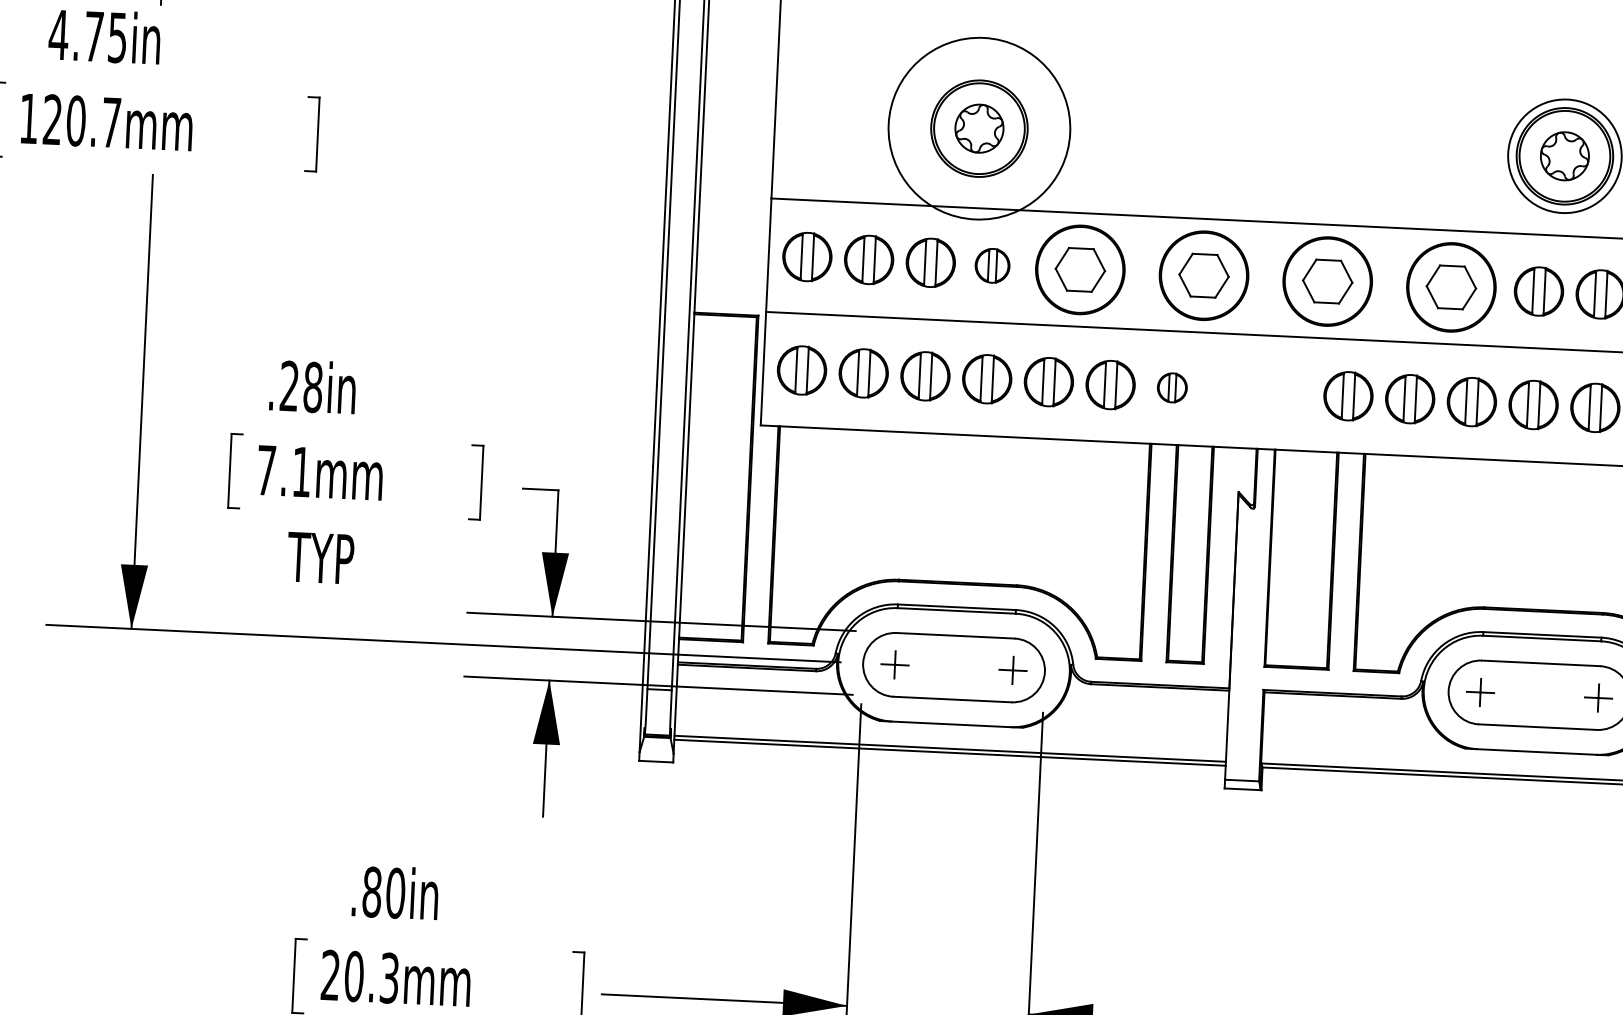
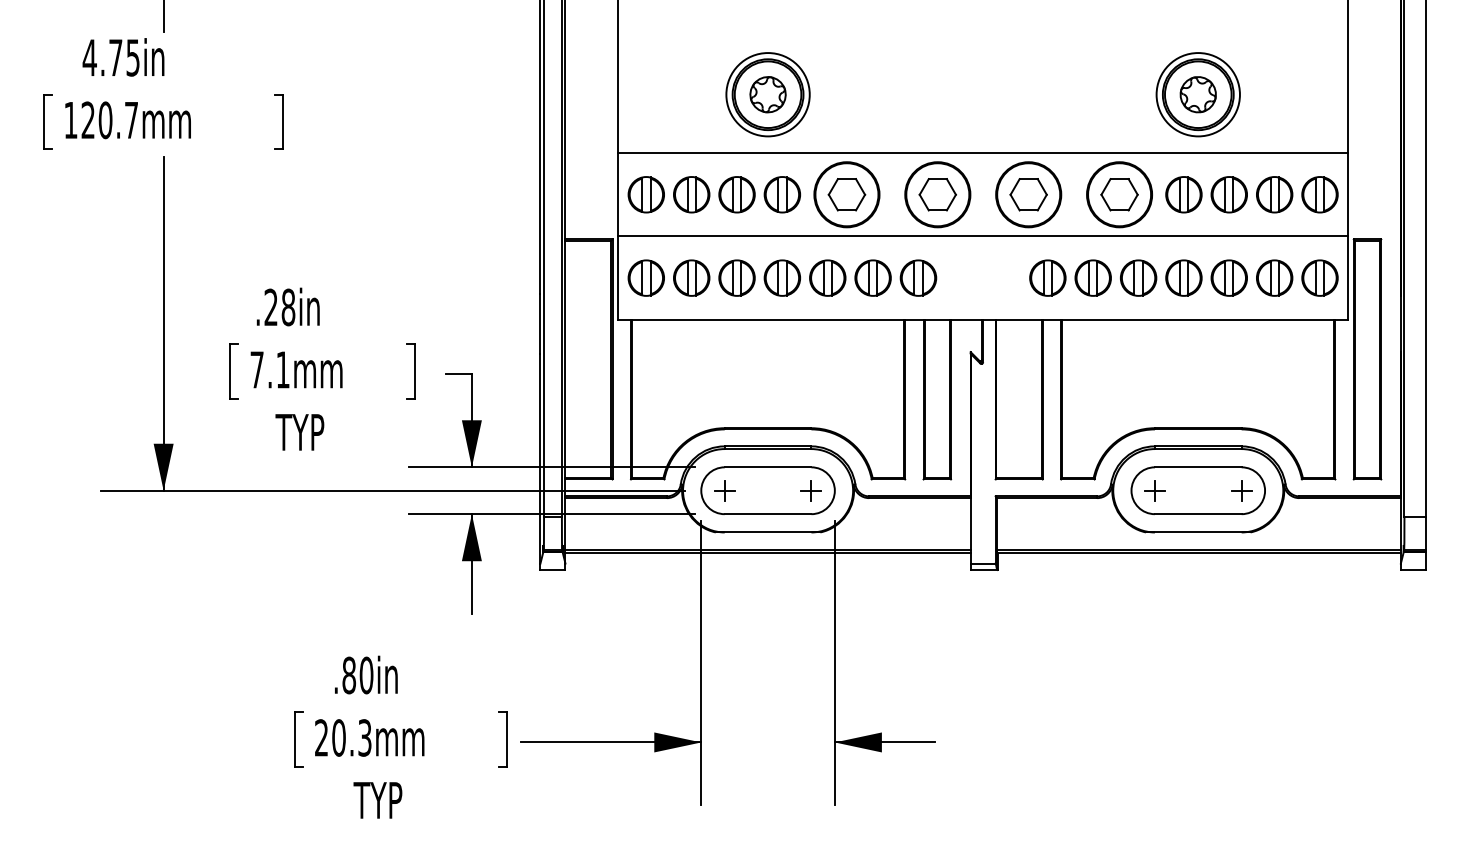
circle: (978, 128) -> (767, 94), size x0.62
part: (992, 265) -> (782, 194), size x1.43
part: (1172, 387) -> (918, 277), size x1.67

